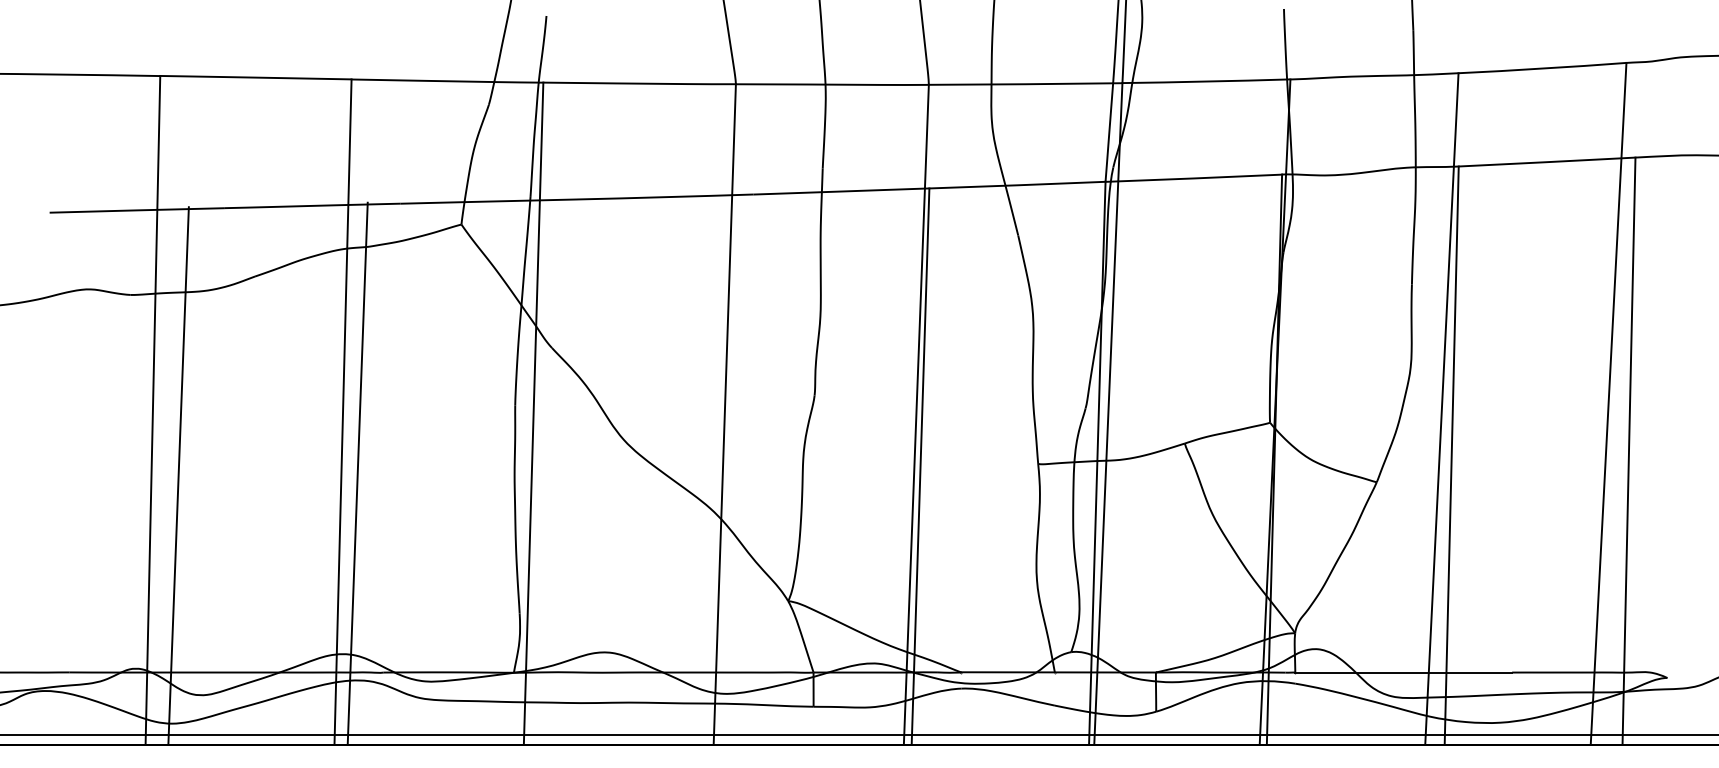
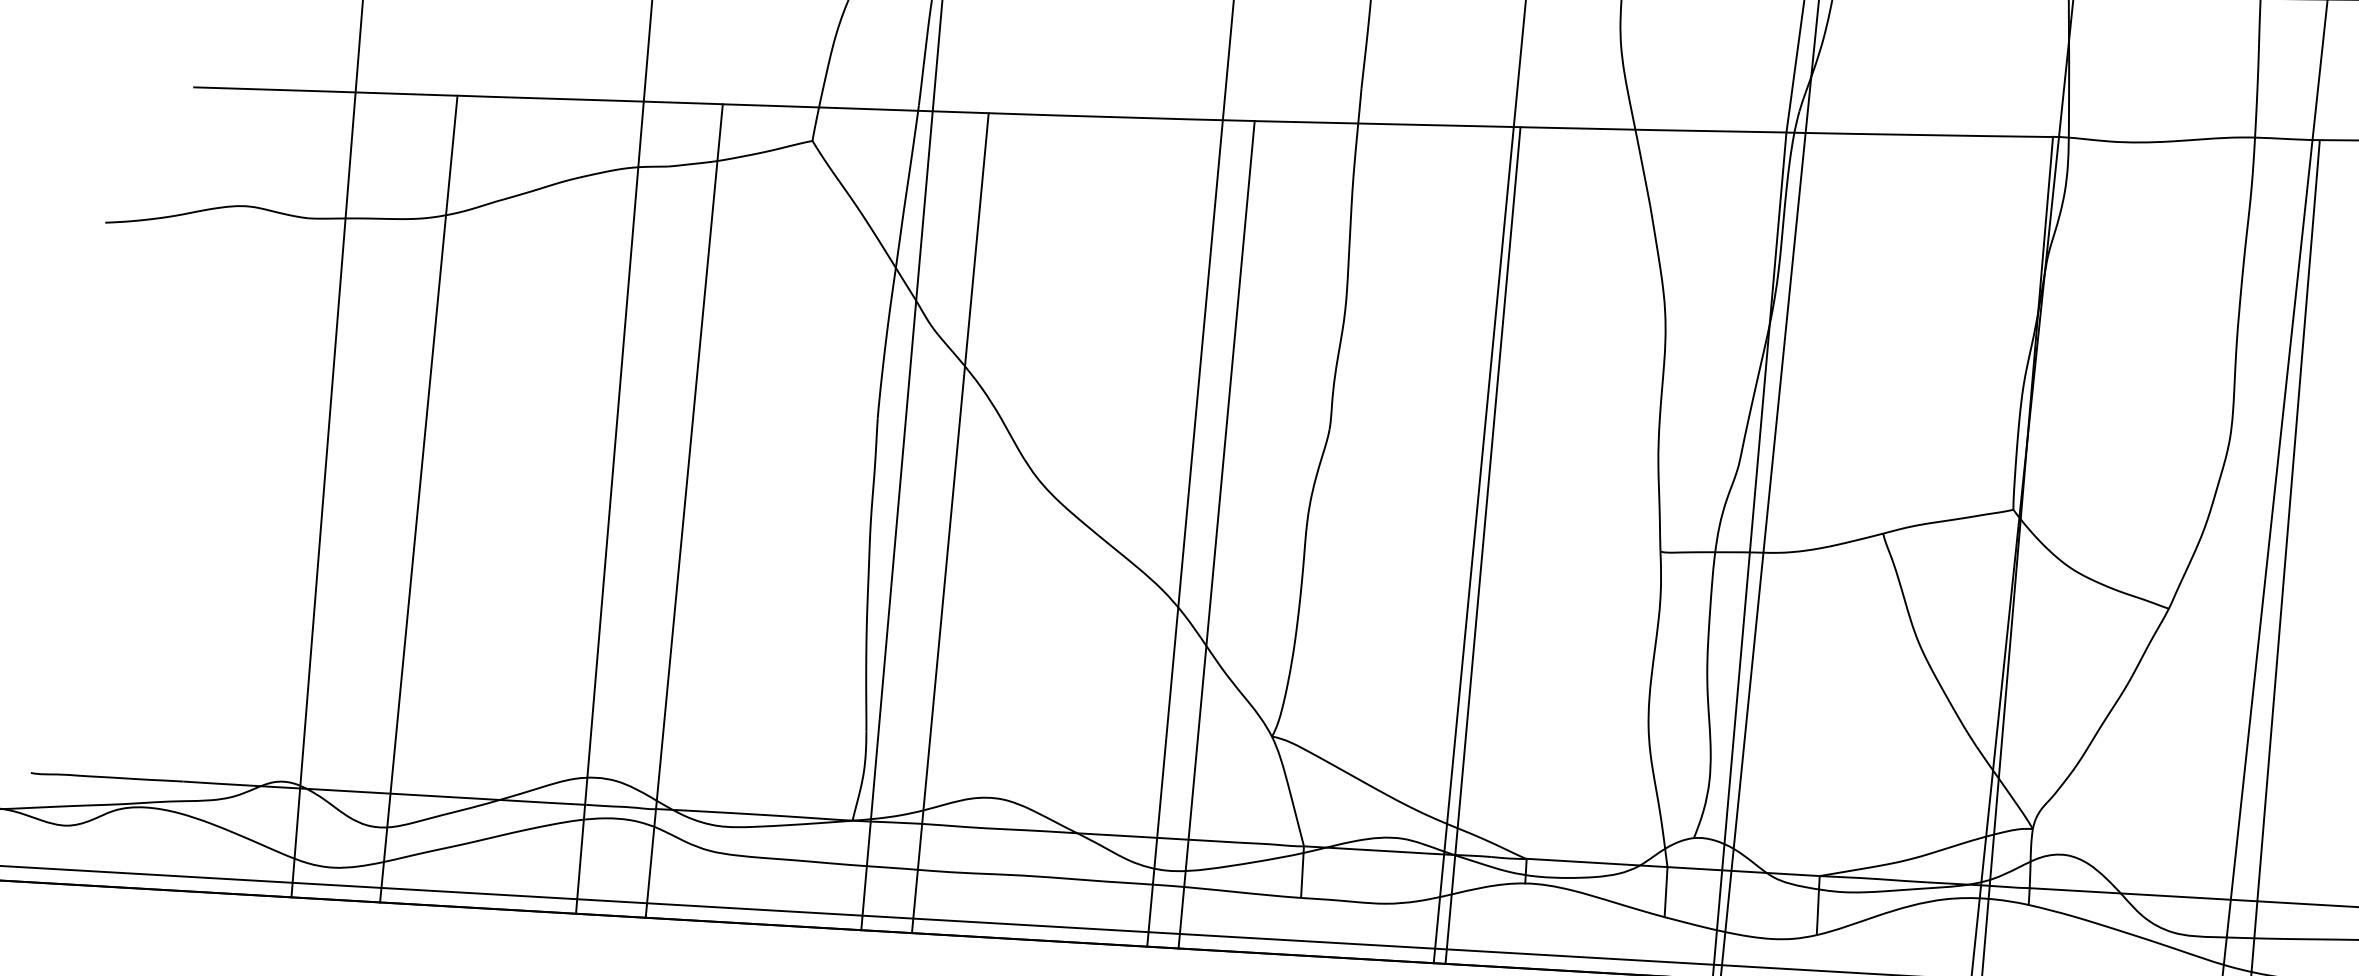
line: (743, 469) -> (1216, 534), added
line: (566, 471) -> (949, 522), added
line: (357, 472) -> (683, 509), moved
line: (178, 475) -> (418, 499), moved

